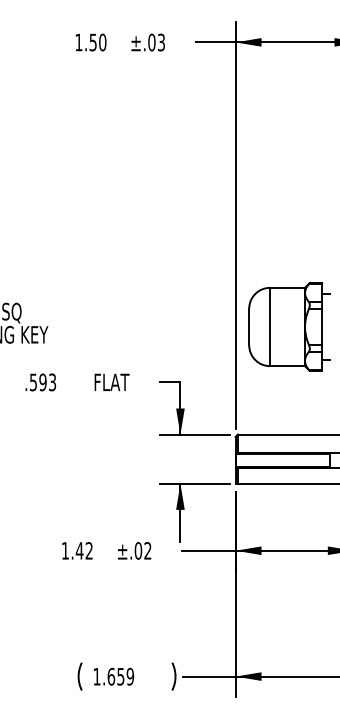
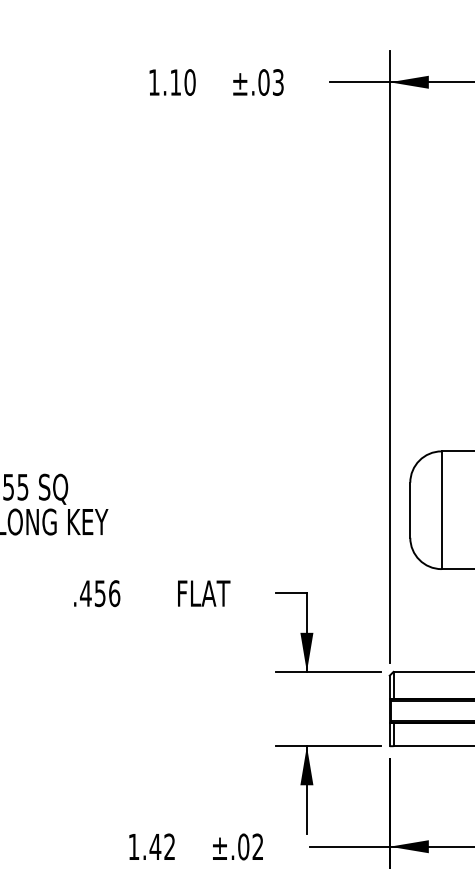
text: (92, 42) -> (174, 82), 1.50 -> 1.10
text: (42, 382) -> (99, 593), .593 -> .456

